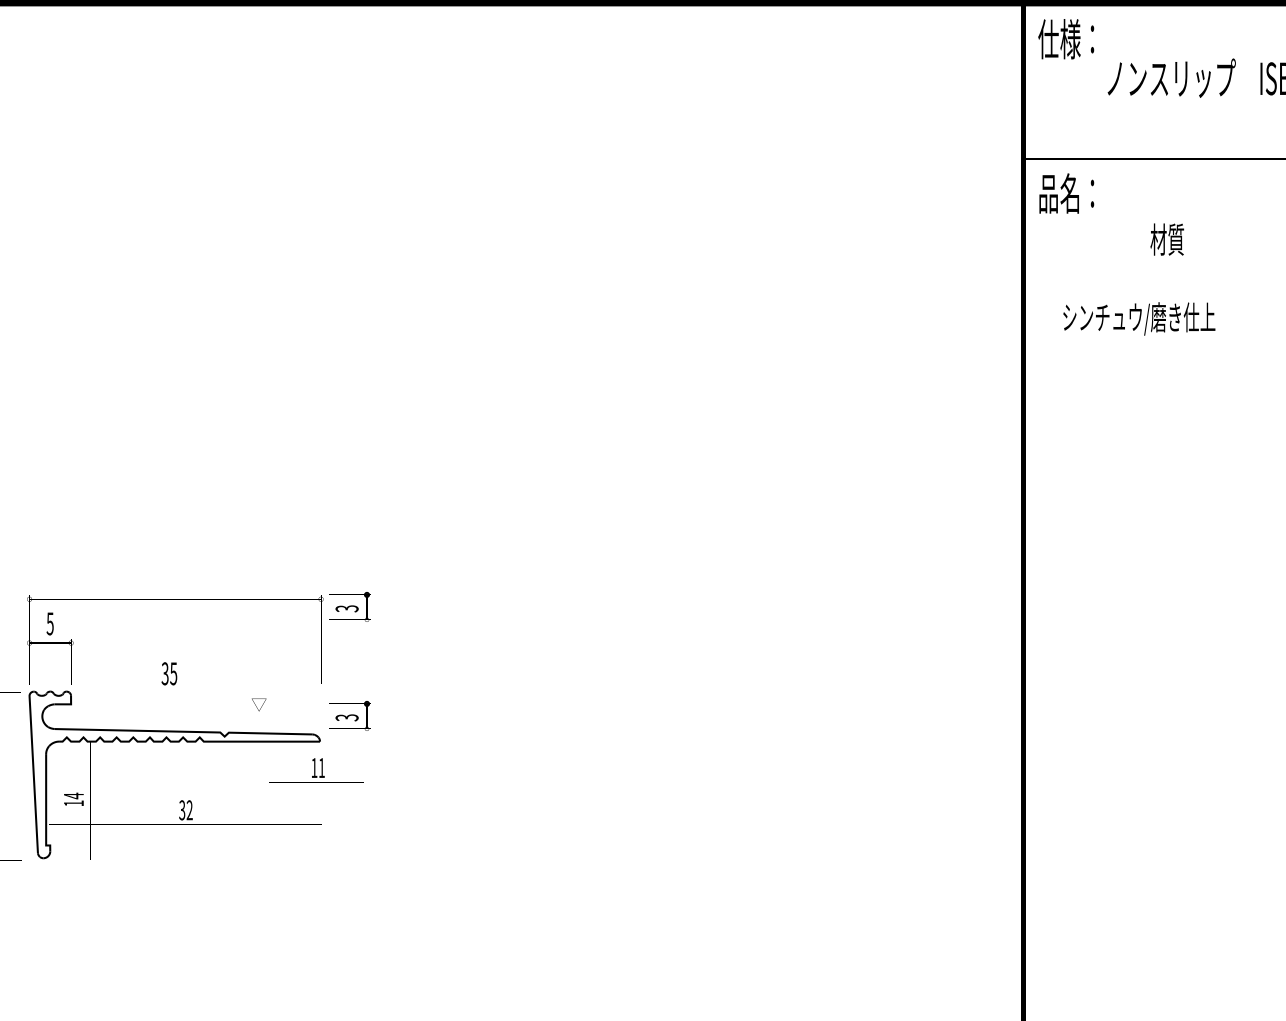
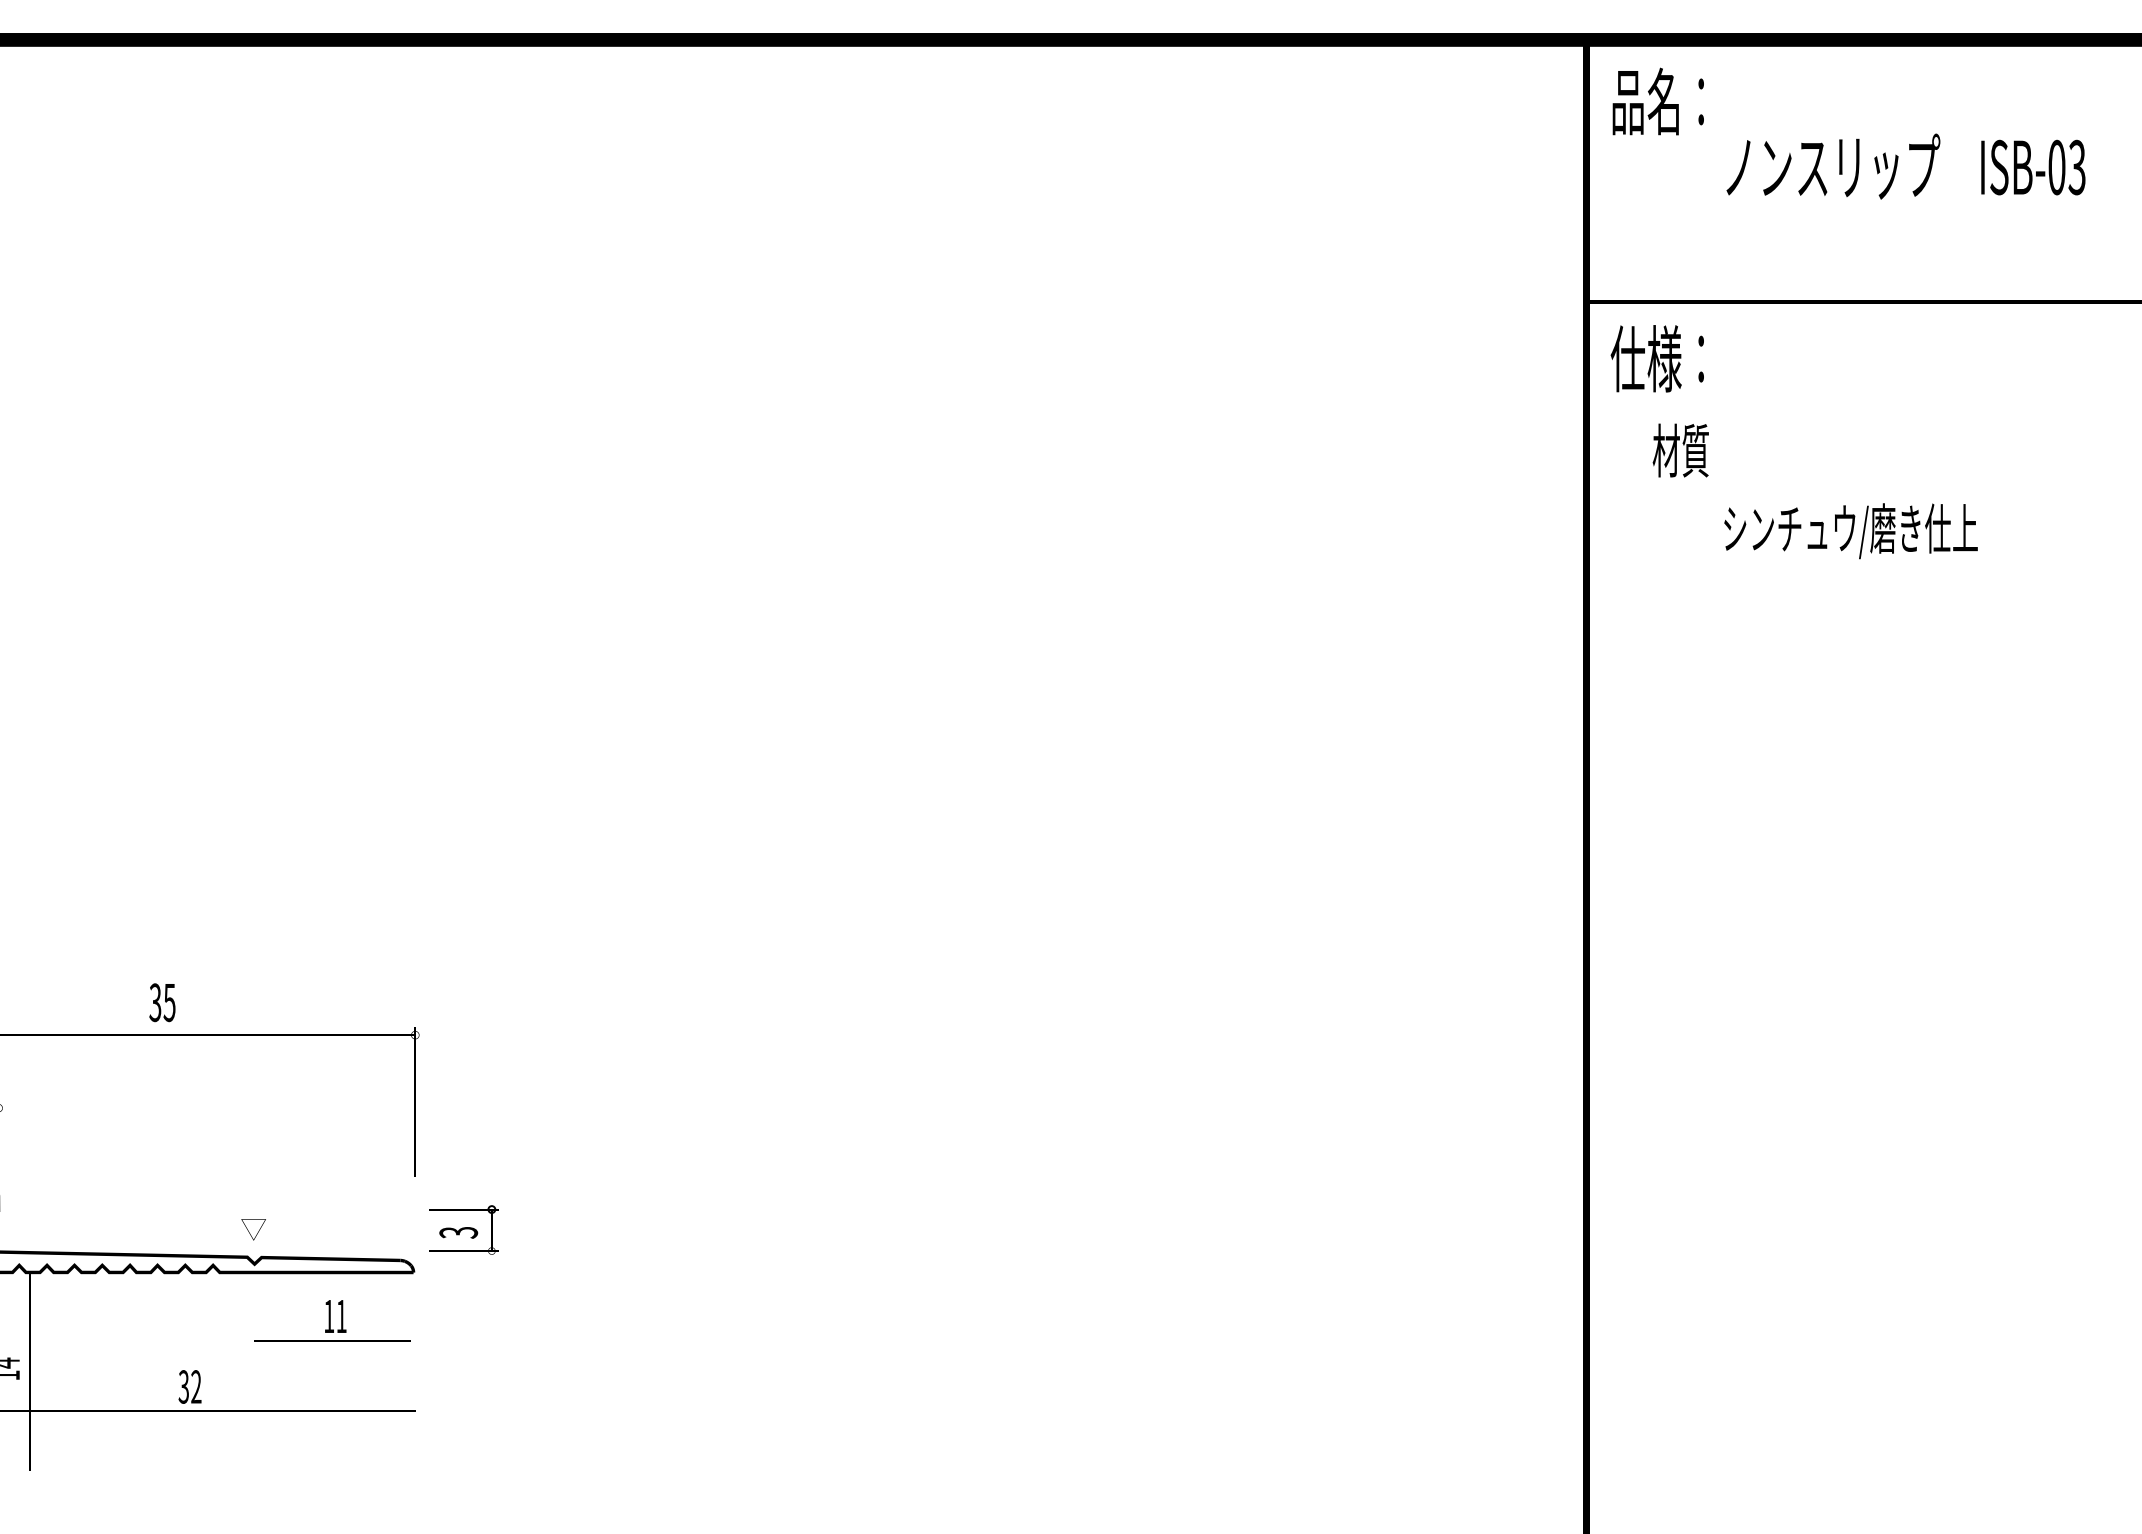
text: (1059, 39) -> (1646, 102), 仕様： -> 品名：
text: (1059, 193) -> (1646, 358), 品名： -> 仕様：
text: (1166, 239) -> (1679, 450), moved
text: (1139, 318) -> (1851, 530), moved
part: (349, 606) -> (462, 1047), removed
text: (169, 673) -> (162, 1002), moved
part: (259, 704) -> (254, 1228), moved
text: (316, 770) -> (332, 1320), moved

